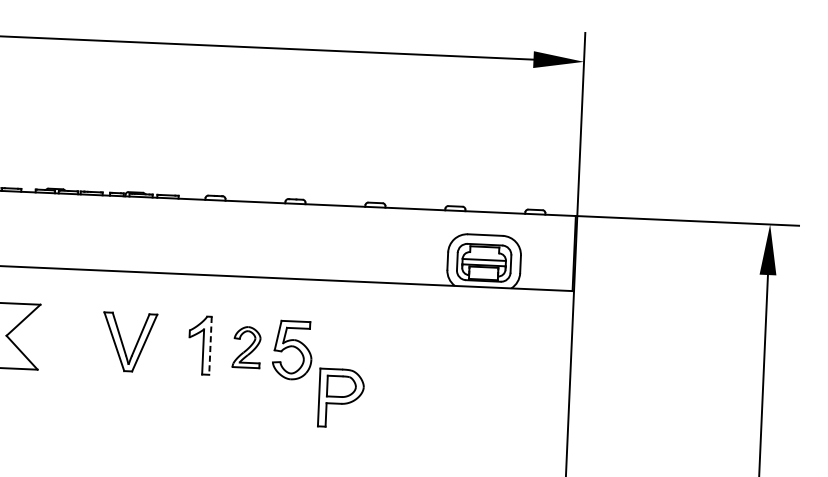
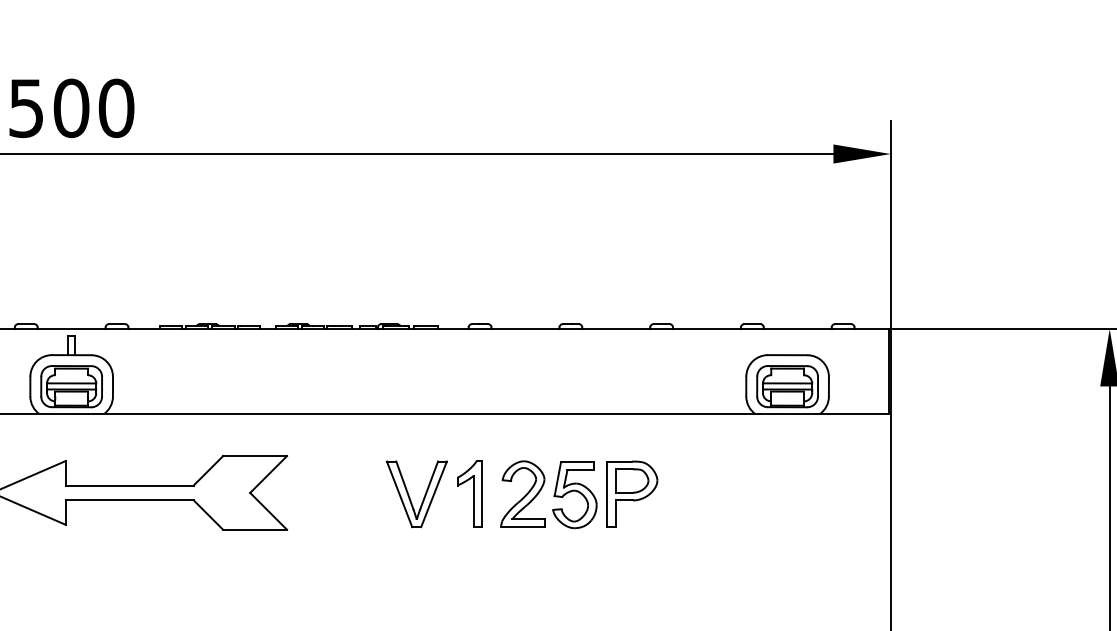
part: (123, 344) -> (410, 497), moved
line: (210, 346) -> (481, 494), dashed -> solid
part: (246, 346) -> (522, 493), size x1.43
part: (341, 397) -> (632, 493), moved

